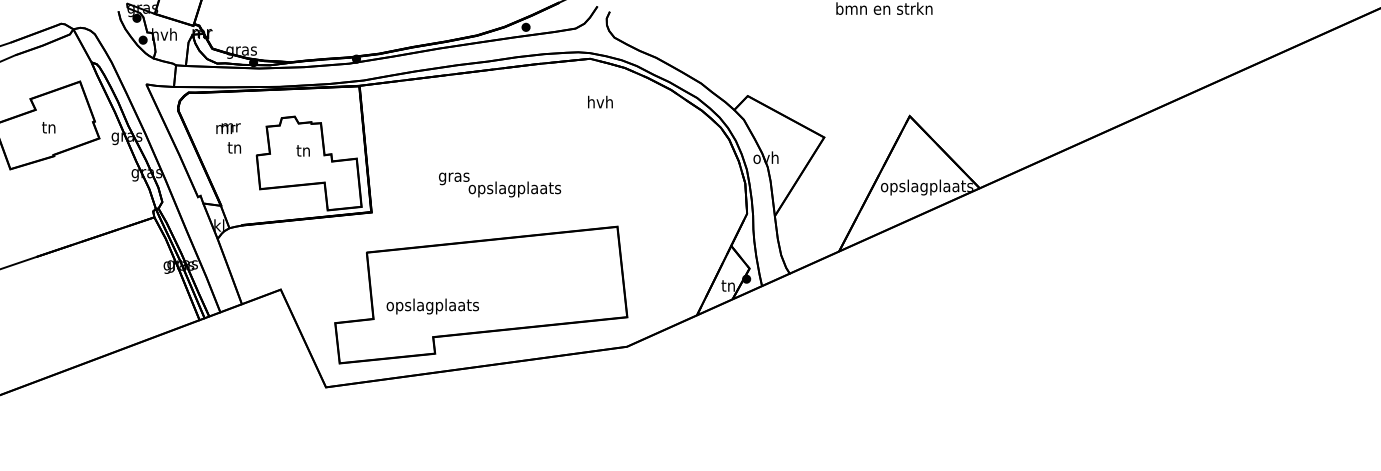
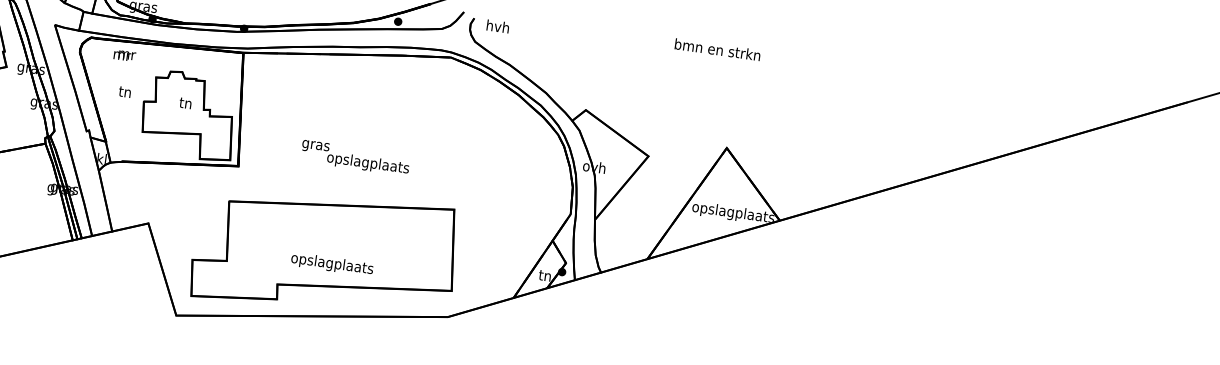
text: (600, 101) -> (498, 25), moved
text: (228, 128) -> (124, 55), moved
text: (432, 306) -> (331, 264), moved

